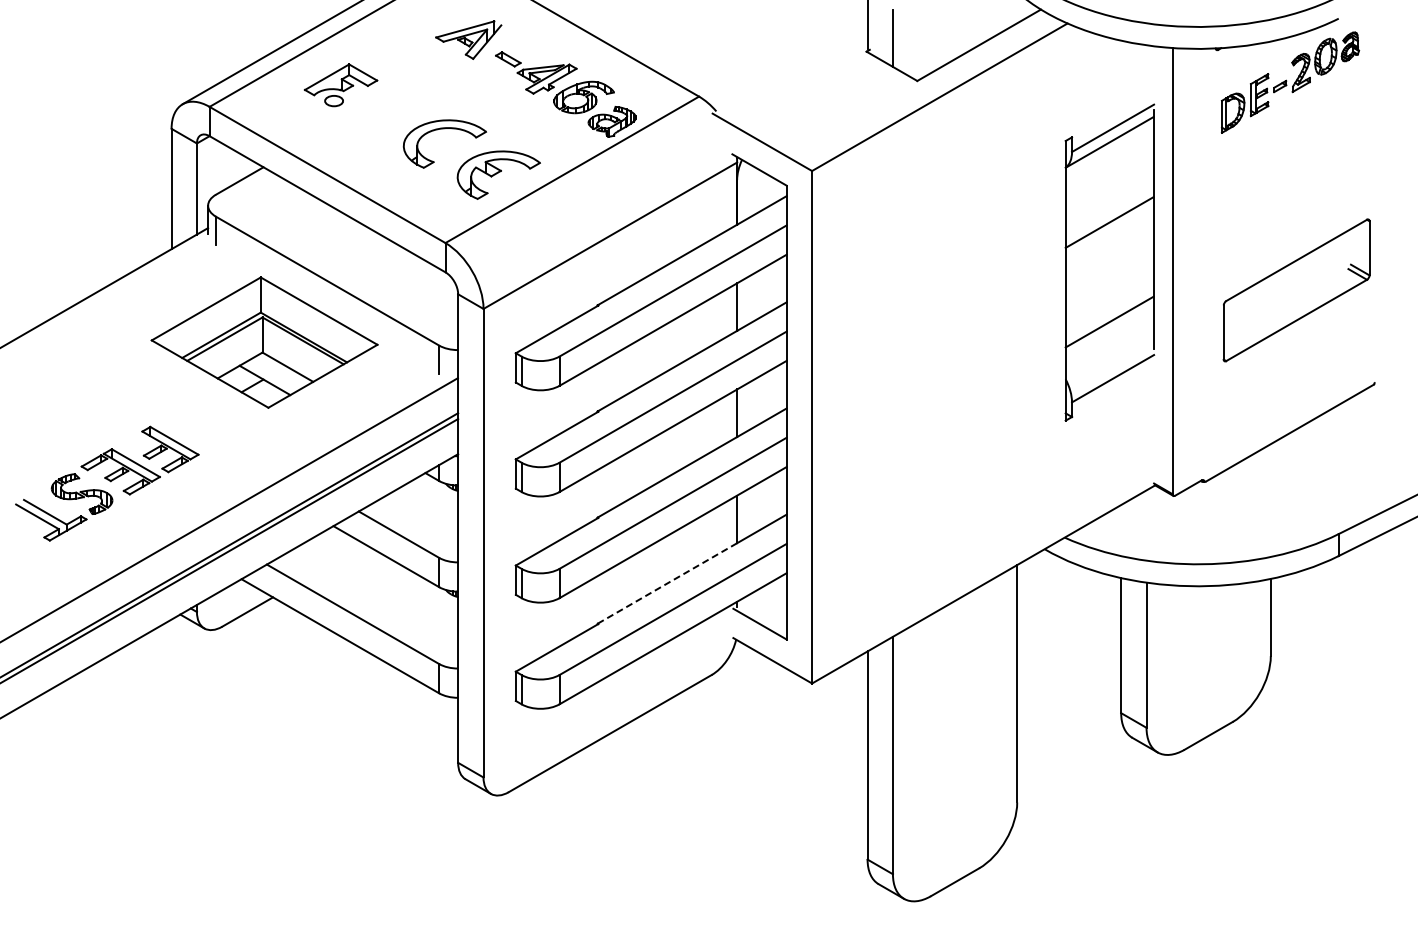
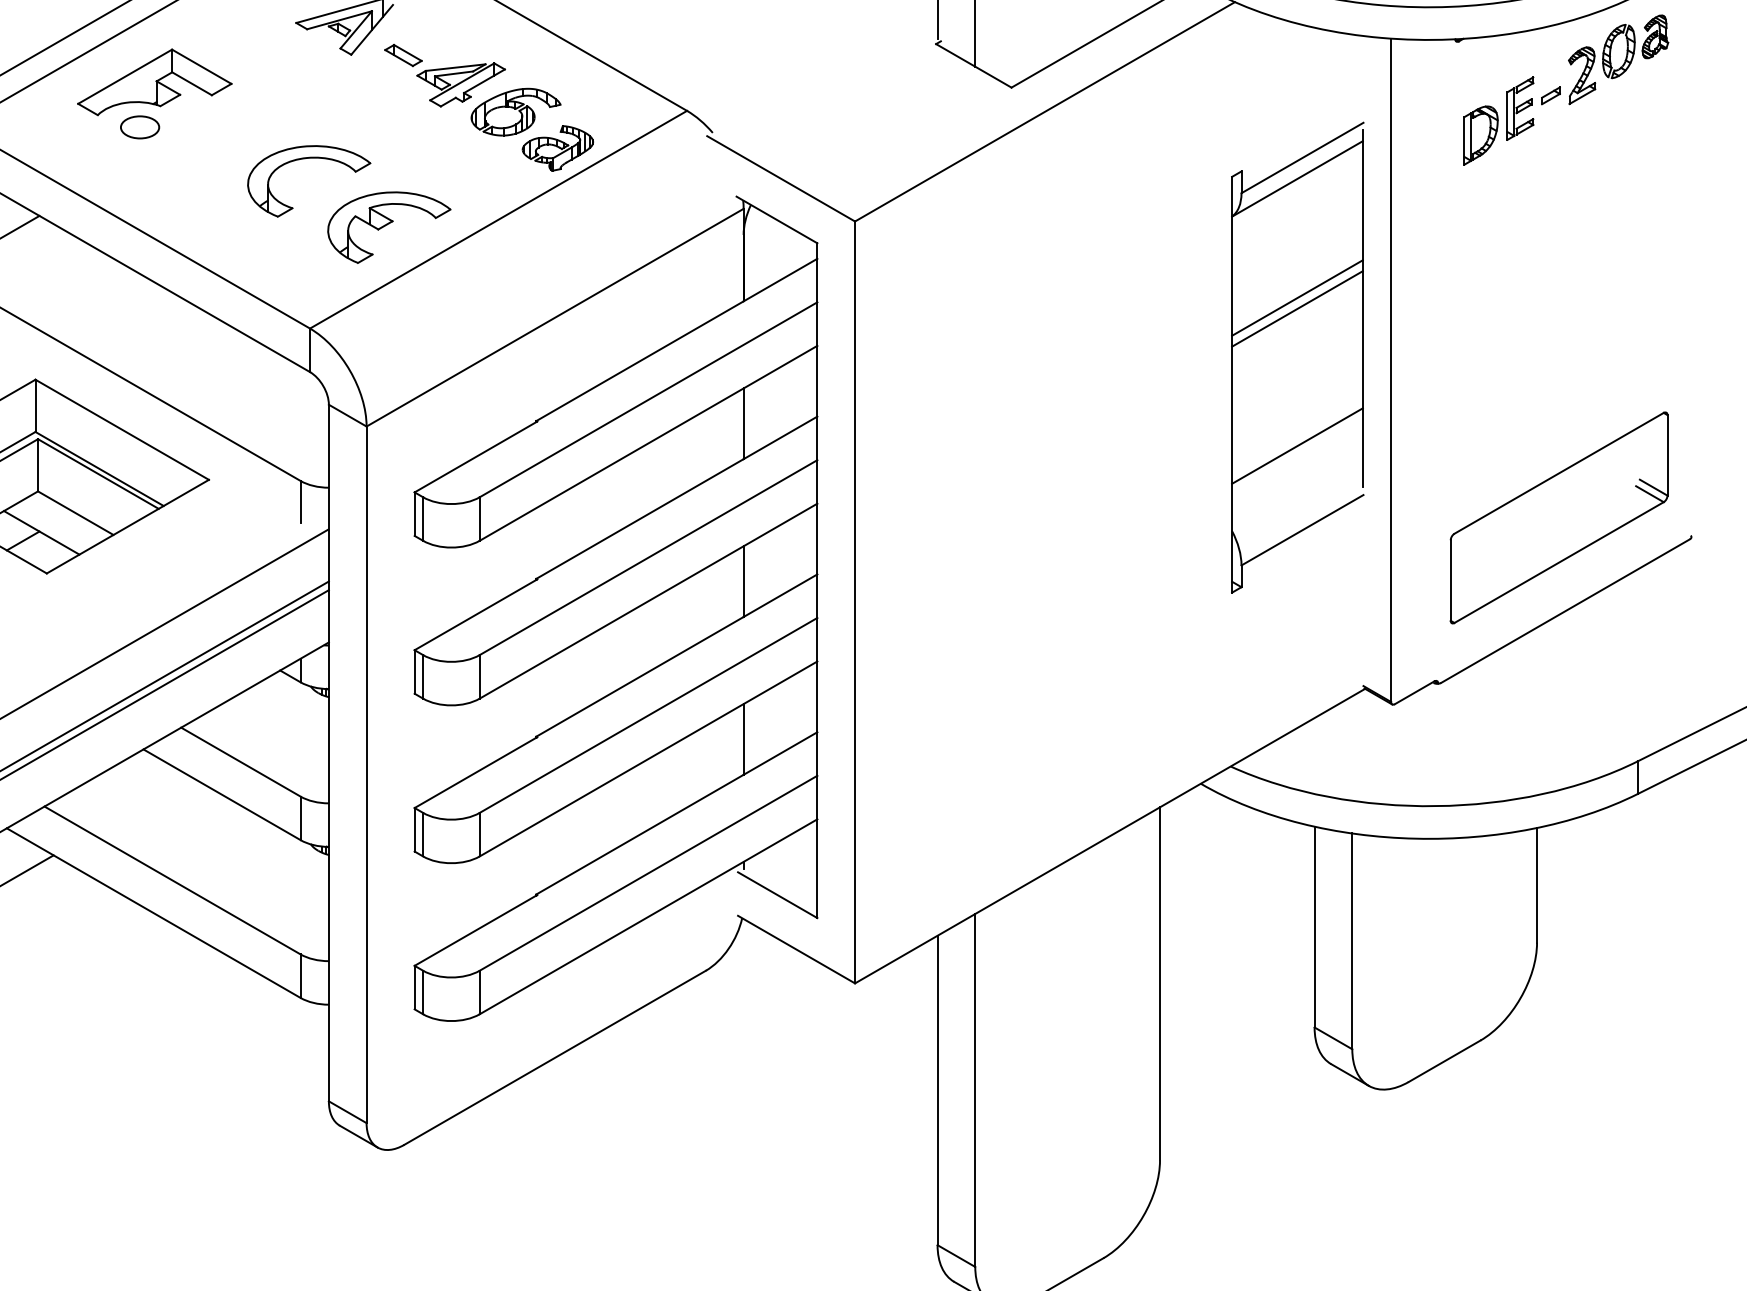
part: (340, 85) -> (153, 94), size x1.43
line: (1109, 229) -> (1297, 308), added
part: (1296, 290) -> (1558, 518), moved
line: (667, 583) -> (640, 834), dashed -> solid

